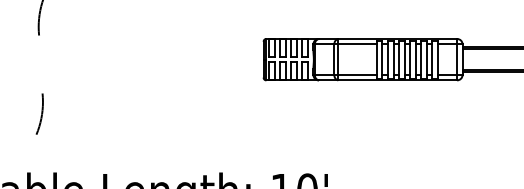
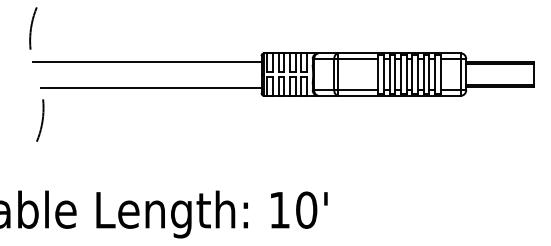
line: (151, 46) -> (146, 61), added
line: (156, 72) -> (151, 87), added
arc: (40, 114) -> (41, 120), moved

